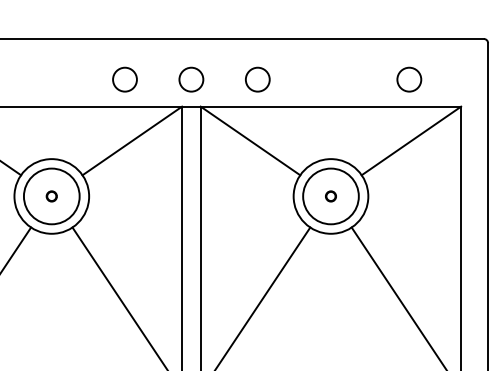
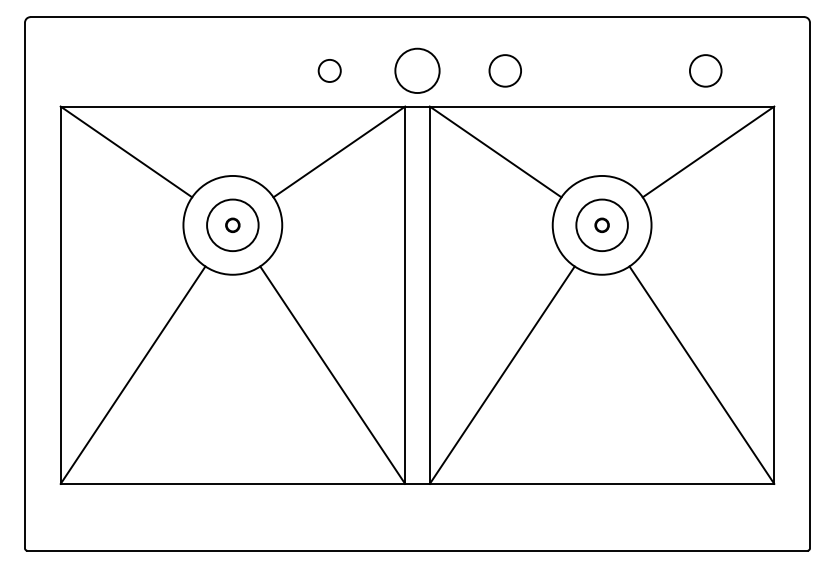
circle: (124, 79) -> (329, 70), size x0.7
circle: (191, 79) -> (417, 70), size x1.4
circle: (51, 196) -> (232, 225), size x0.7
circle: (330, 196) -> (601, 225), size x0.7

